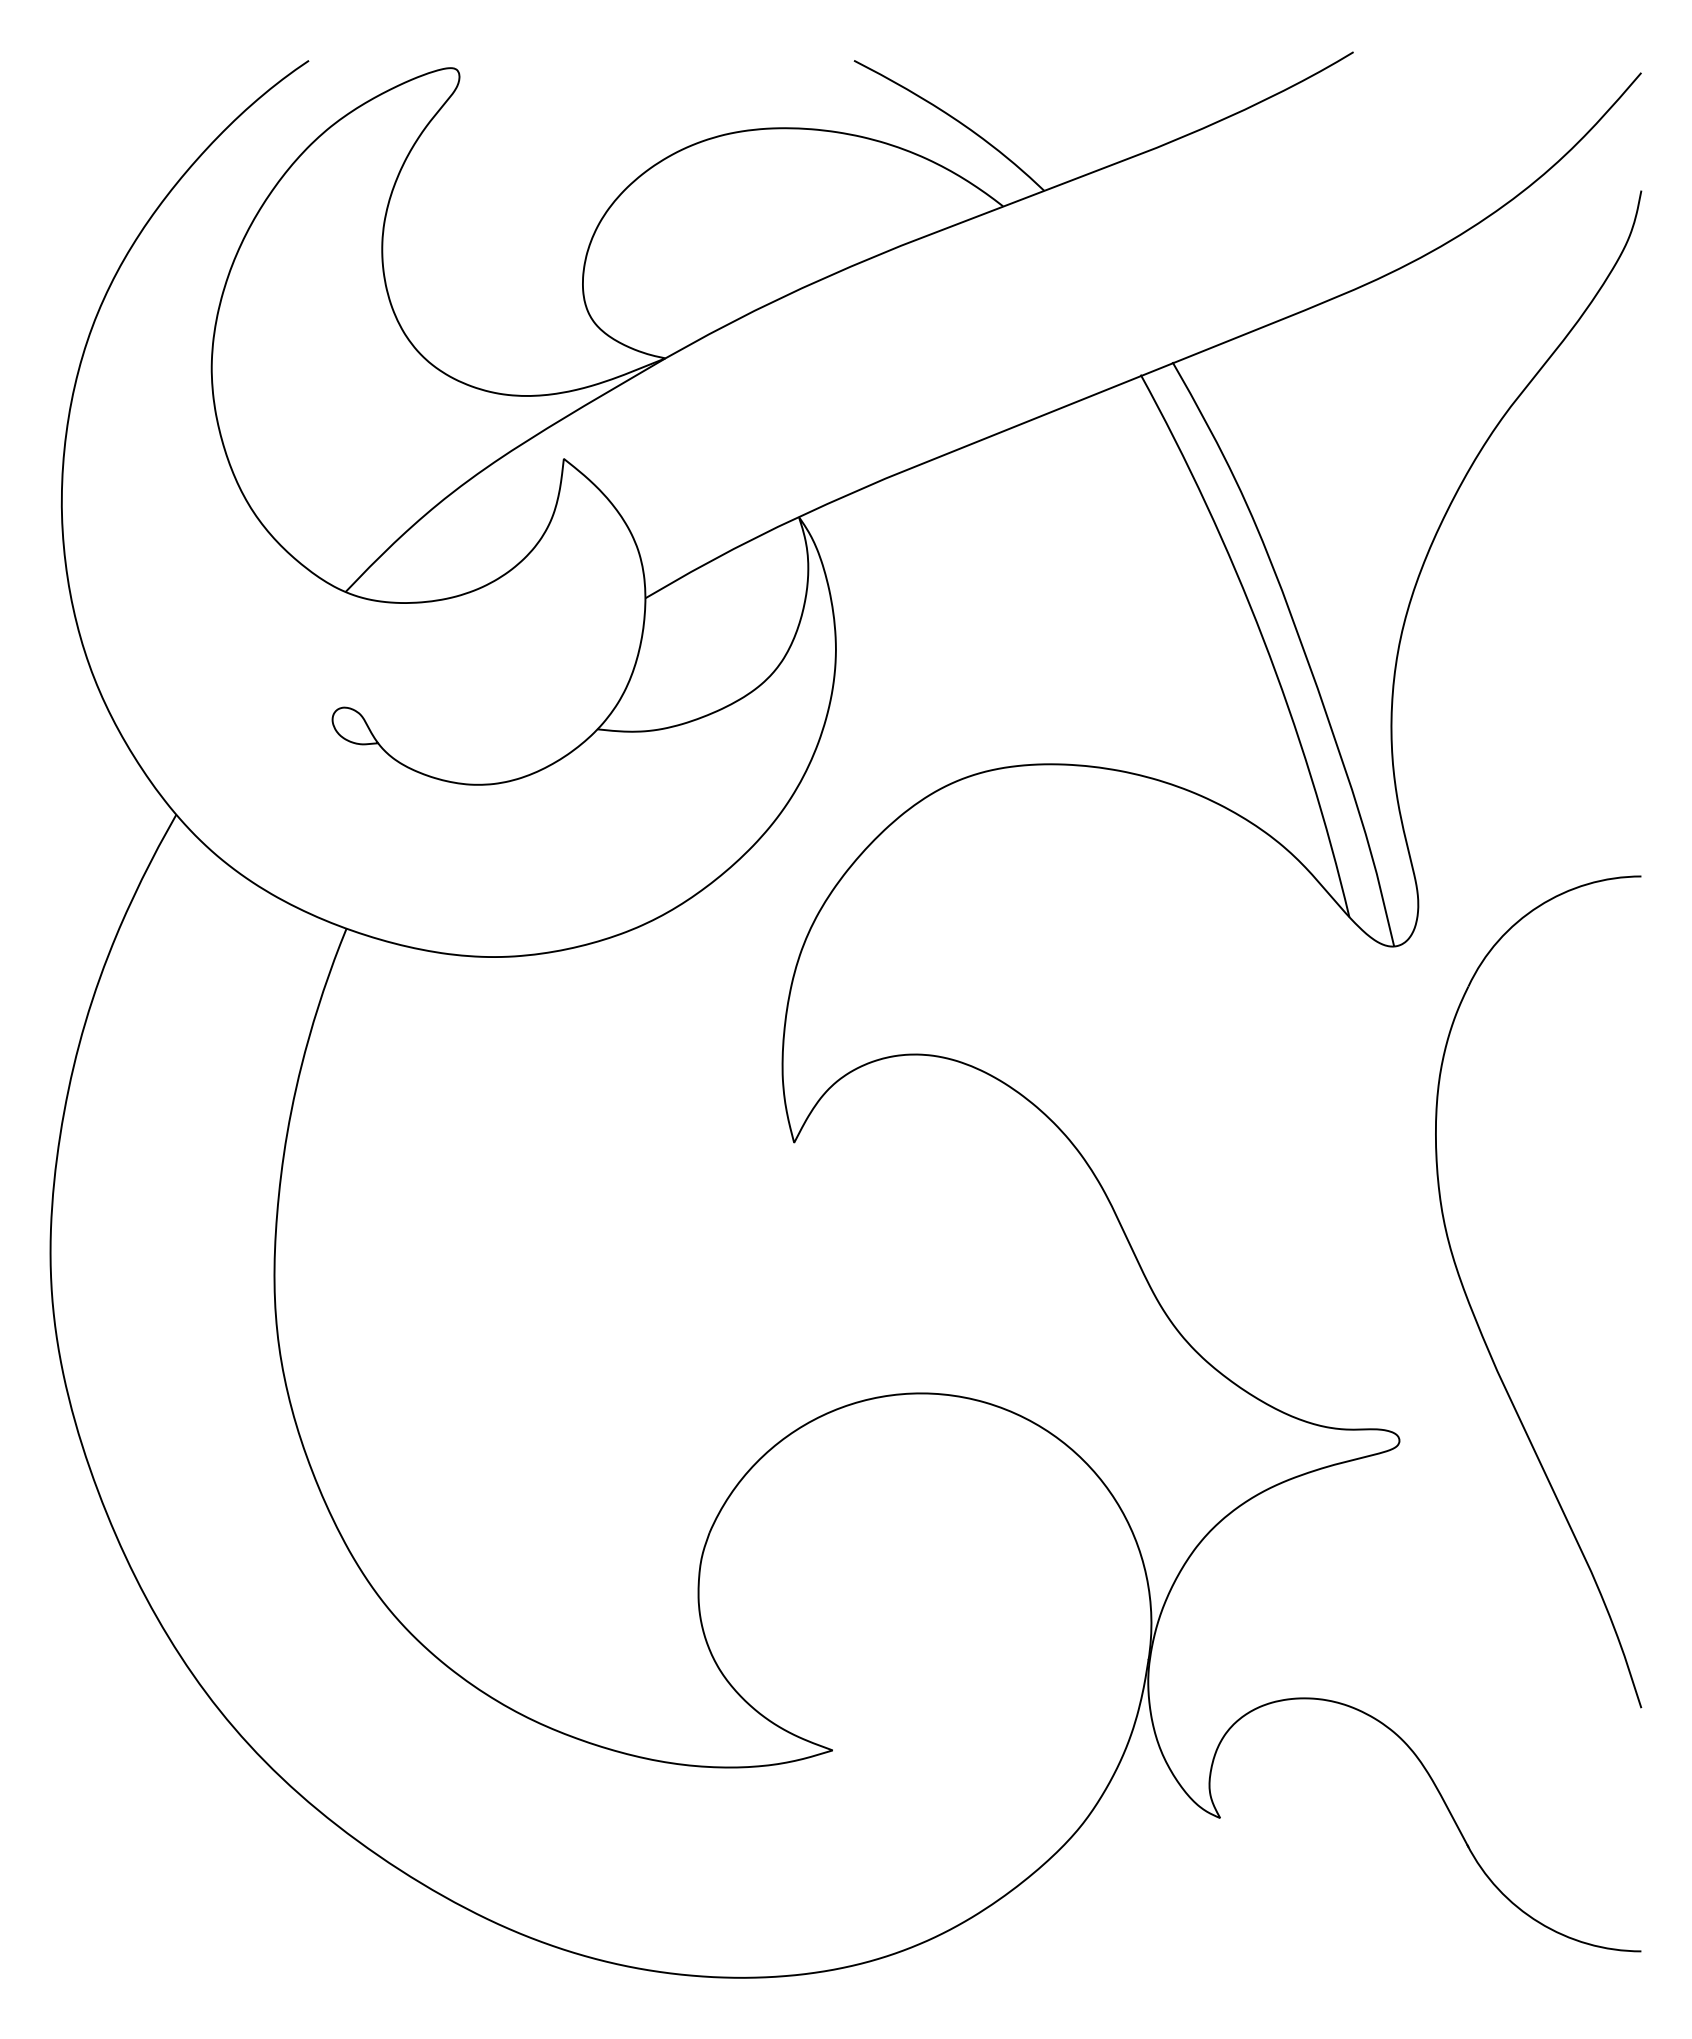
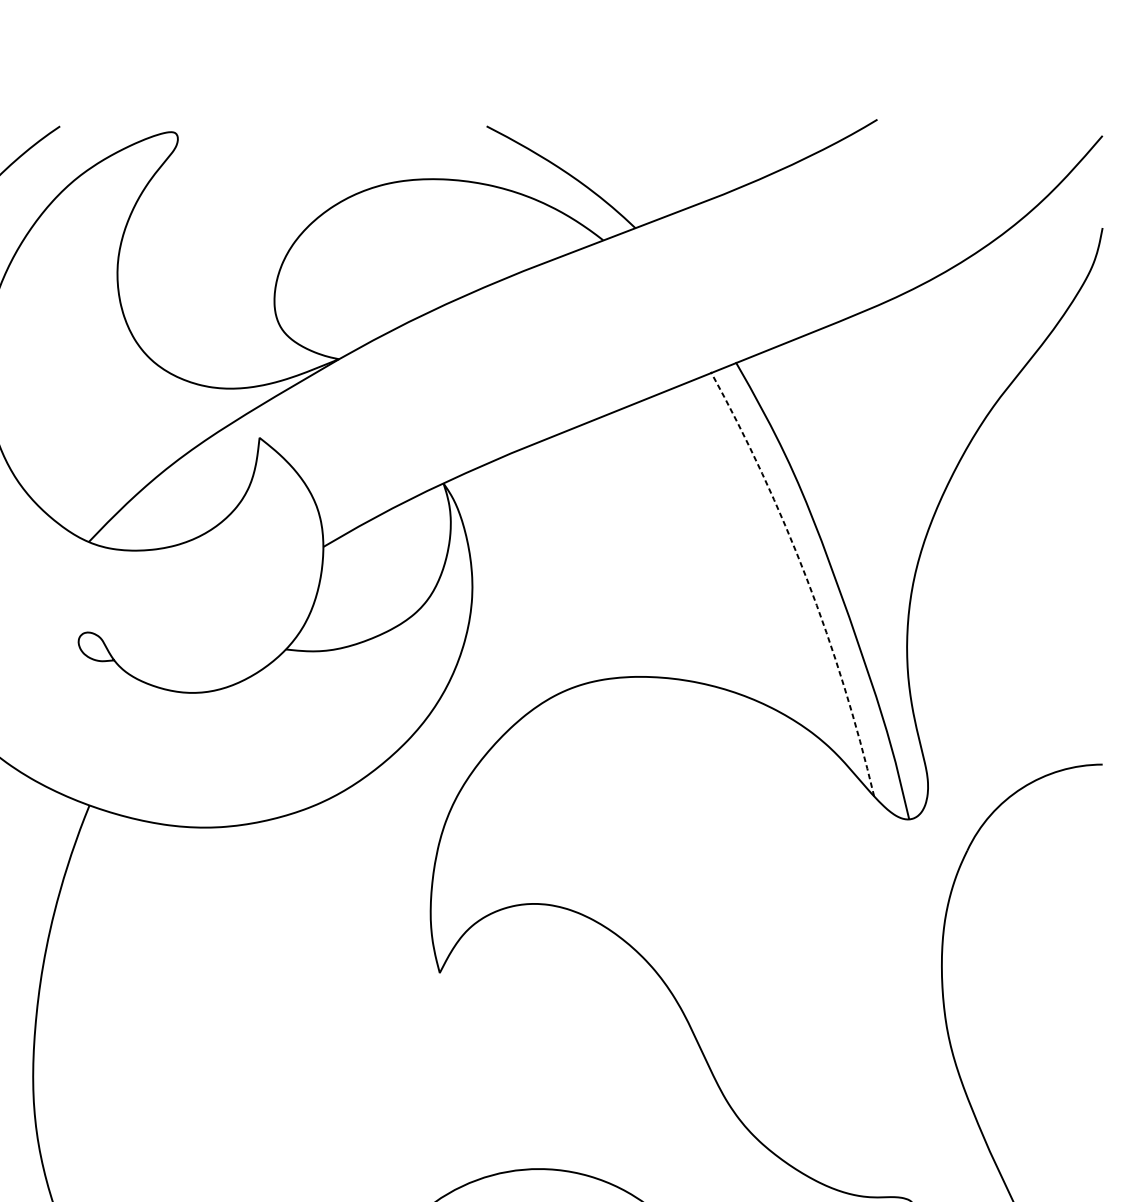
arc: (1263, 638) -> (806, 578), solid -> dashed

